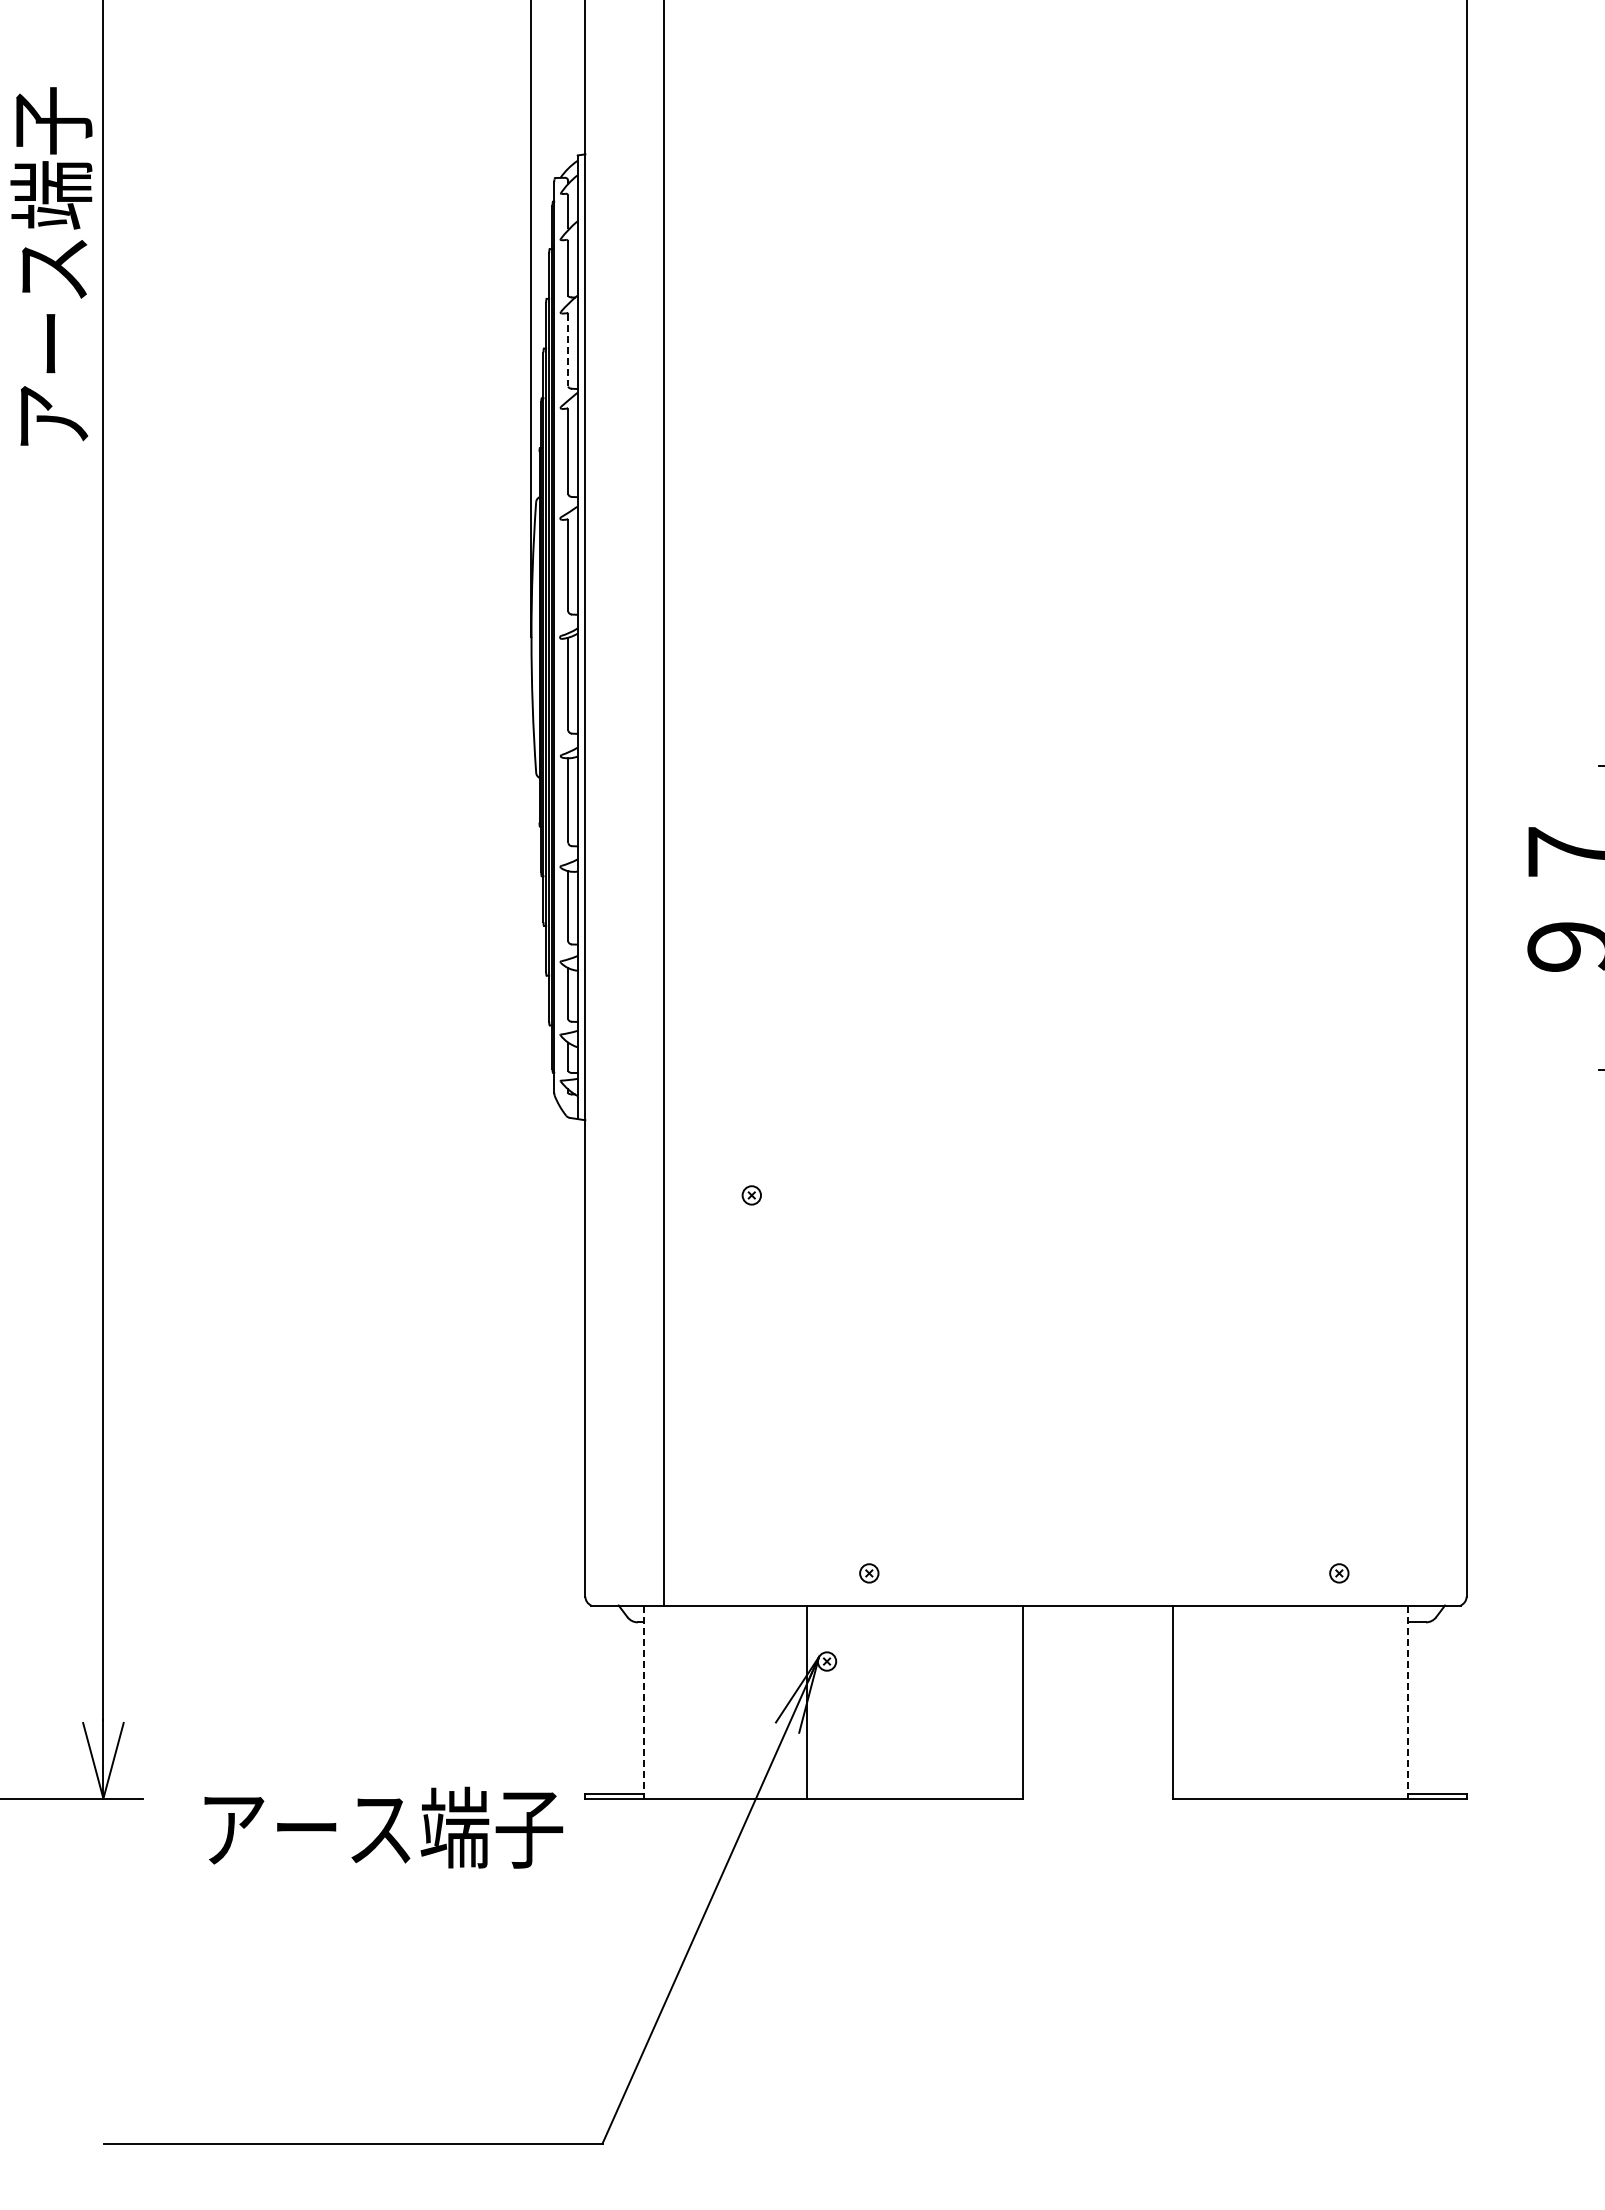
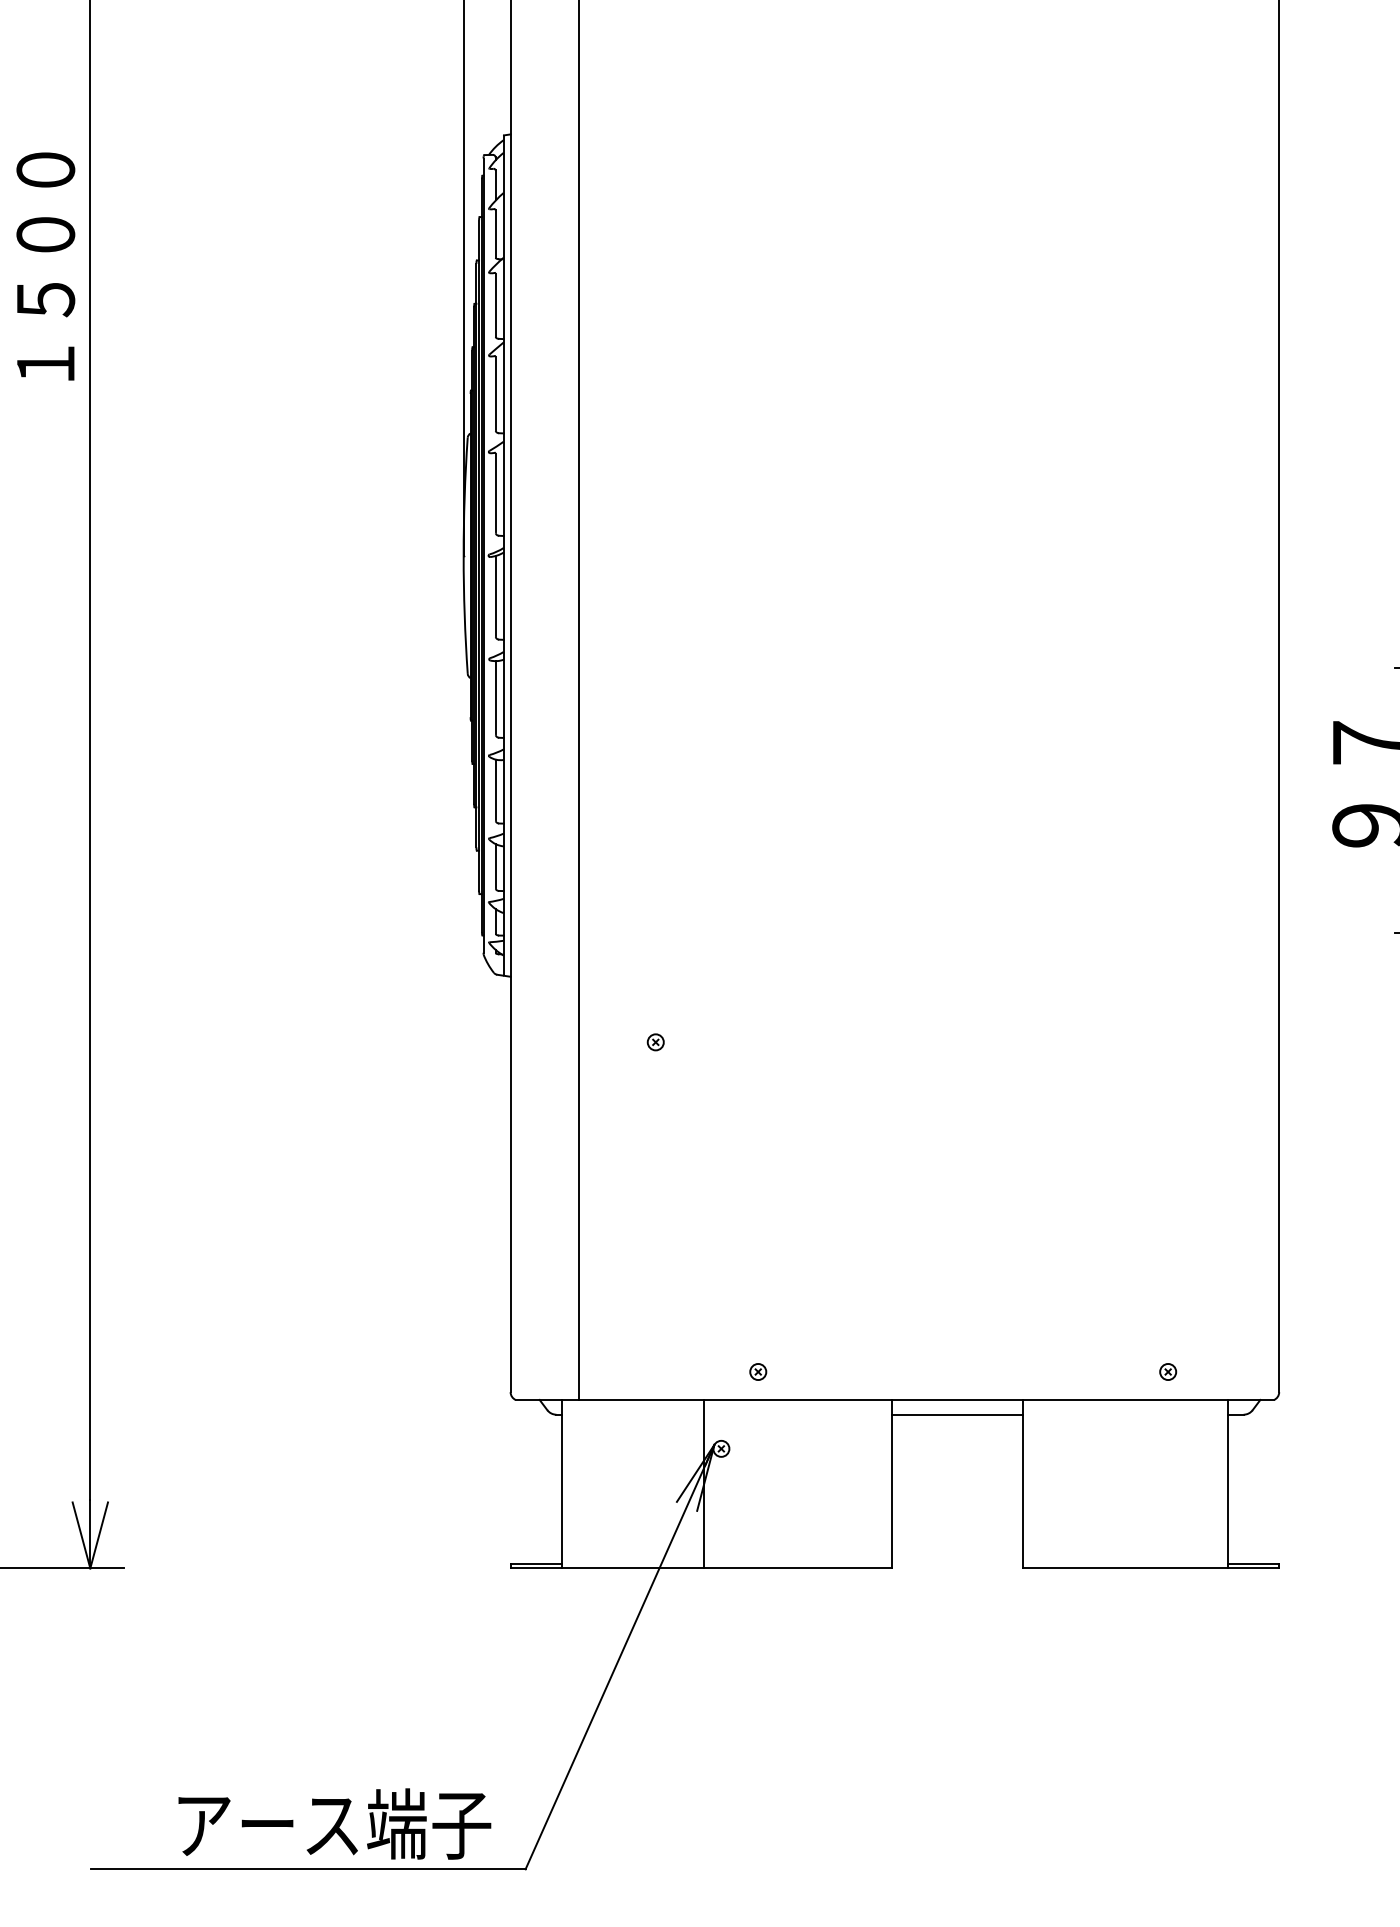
text: (51, 266) -> (45, 232), アース端子 -> １５００
line: (568, 350) -> (495, 305), dashed -> solid
line: (1097, 1622) -> (957, 1414), added
line: (644, 1702) -> (562, 1484), dashed -> solid
line: (1407, 1702) -> (1227, 1484), dashed -> solid
text: (383, 1827) -> (334, 1823), moved

